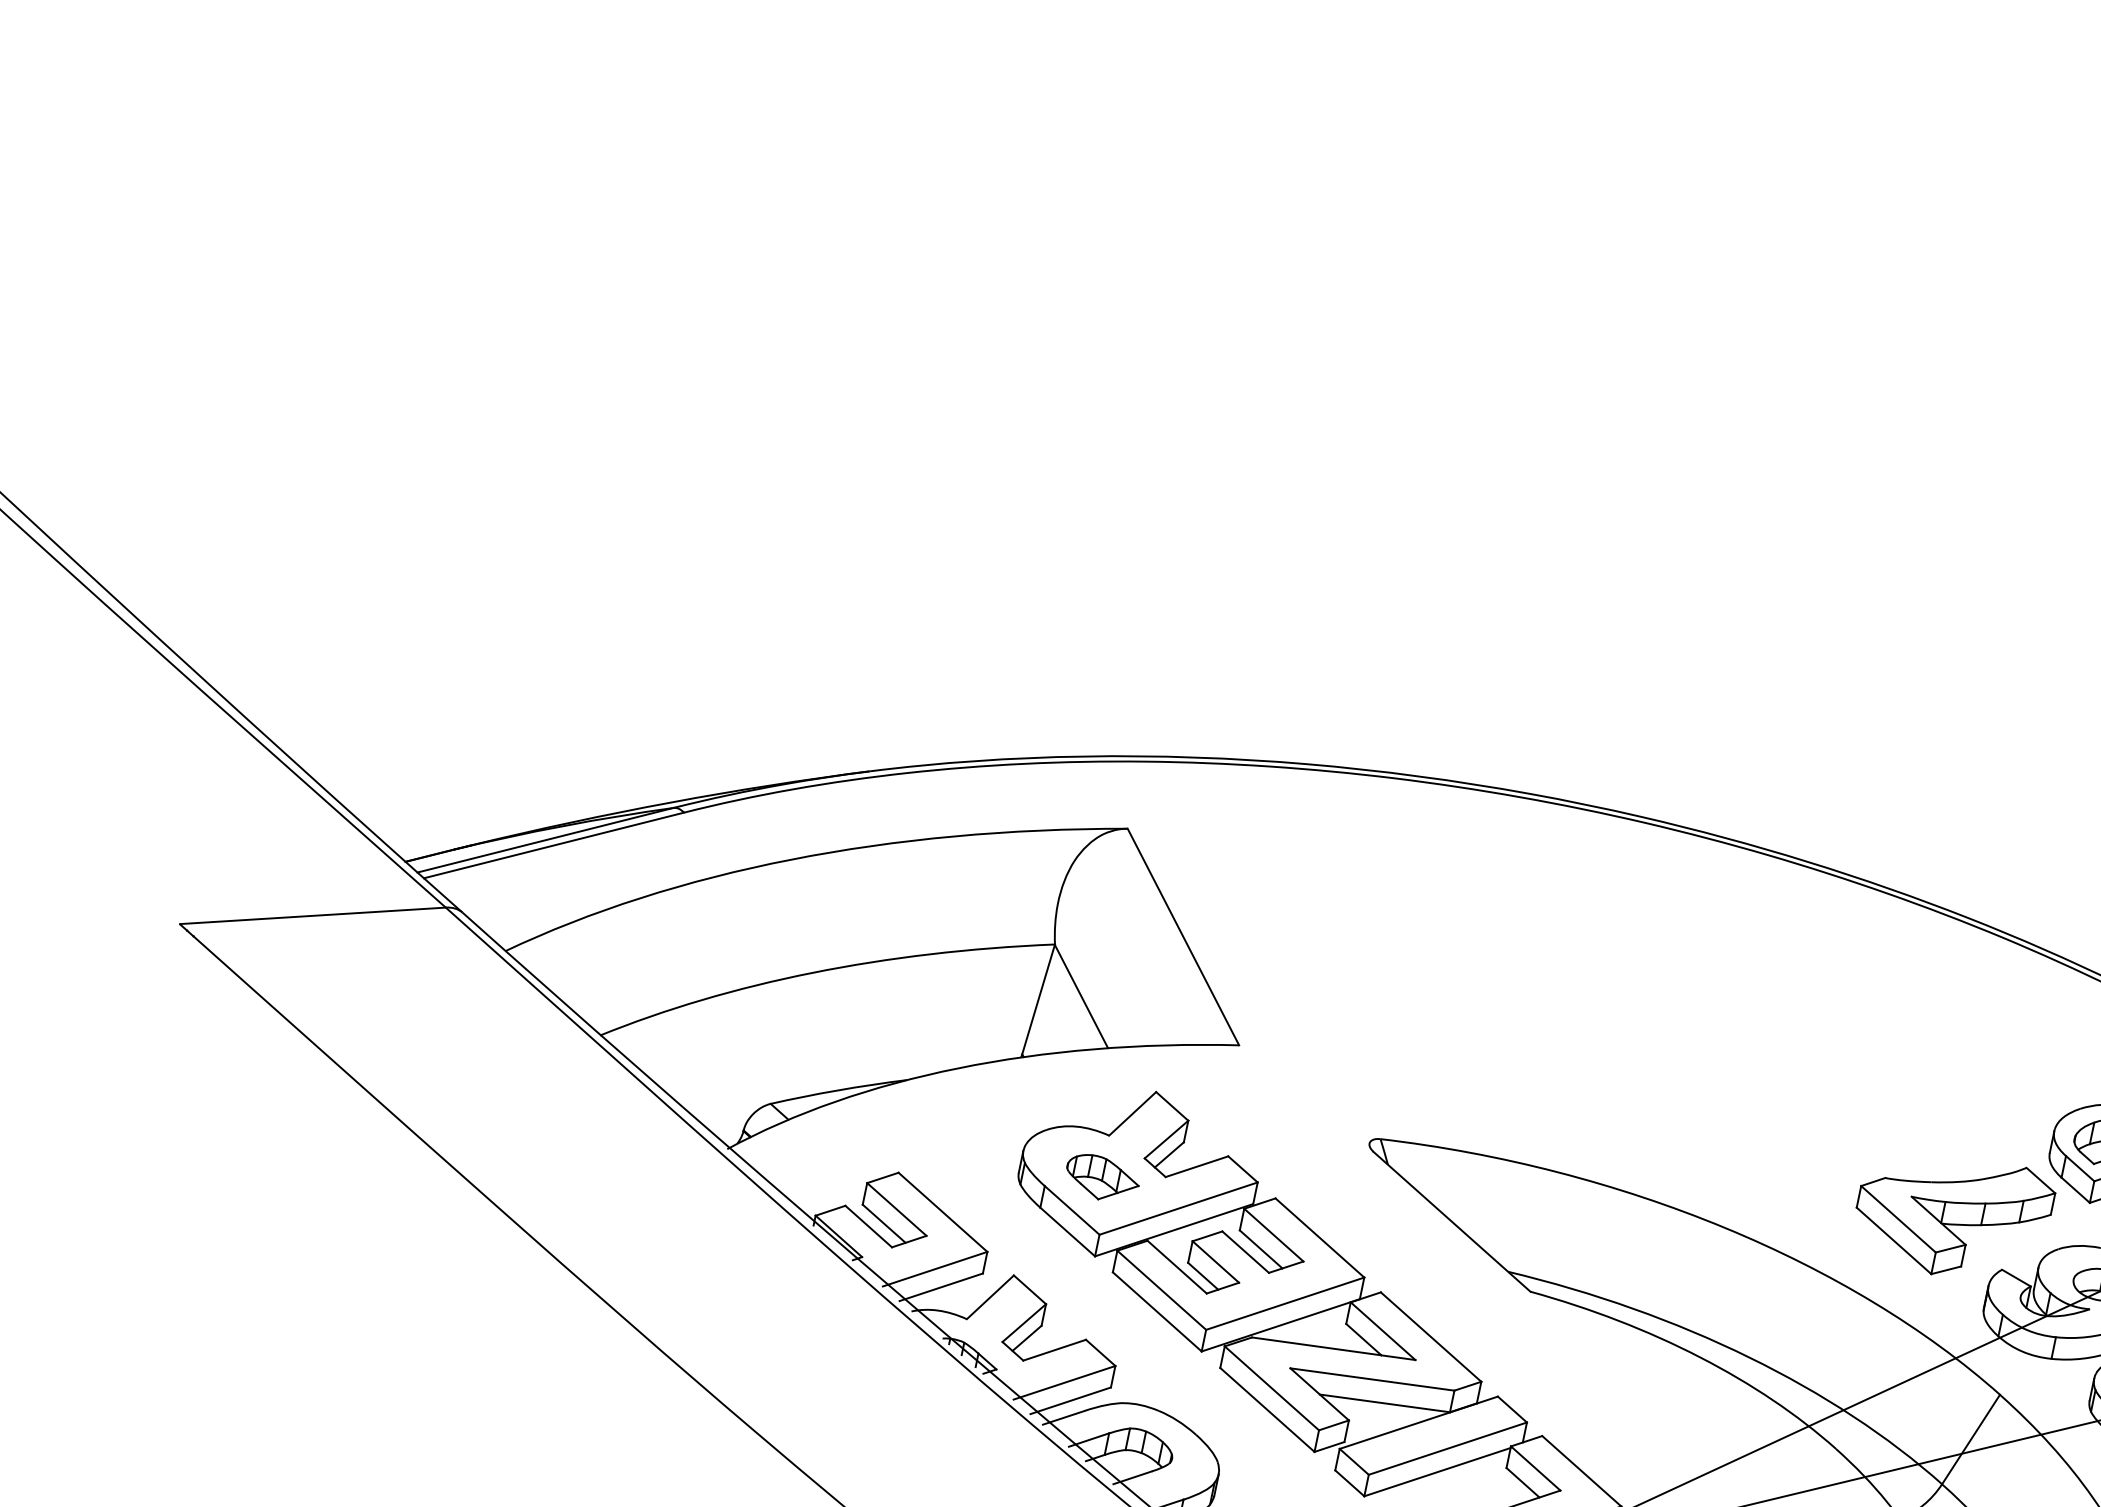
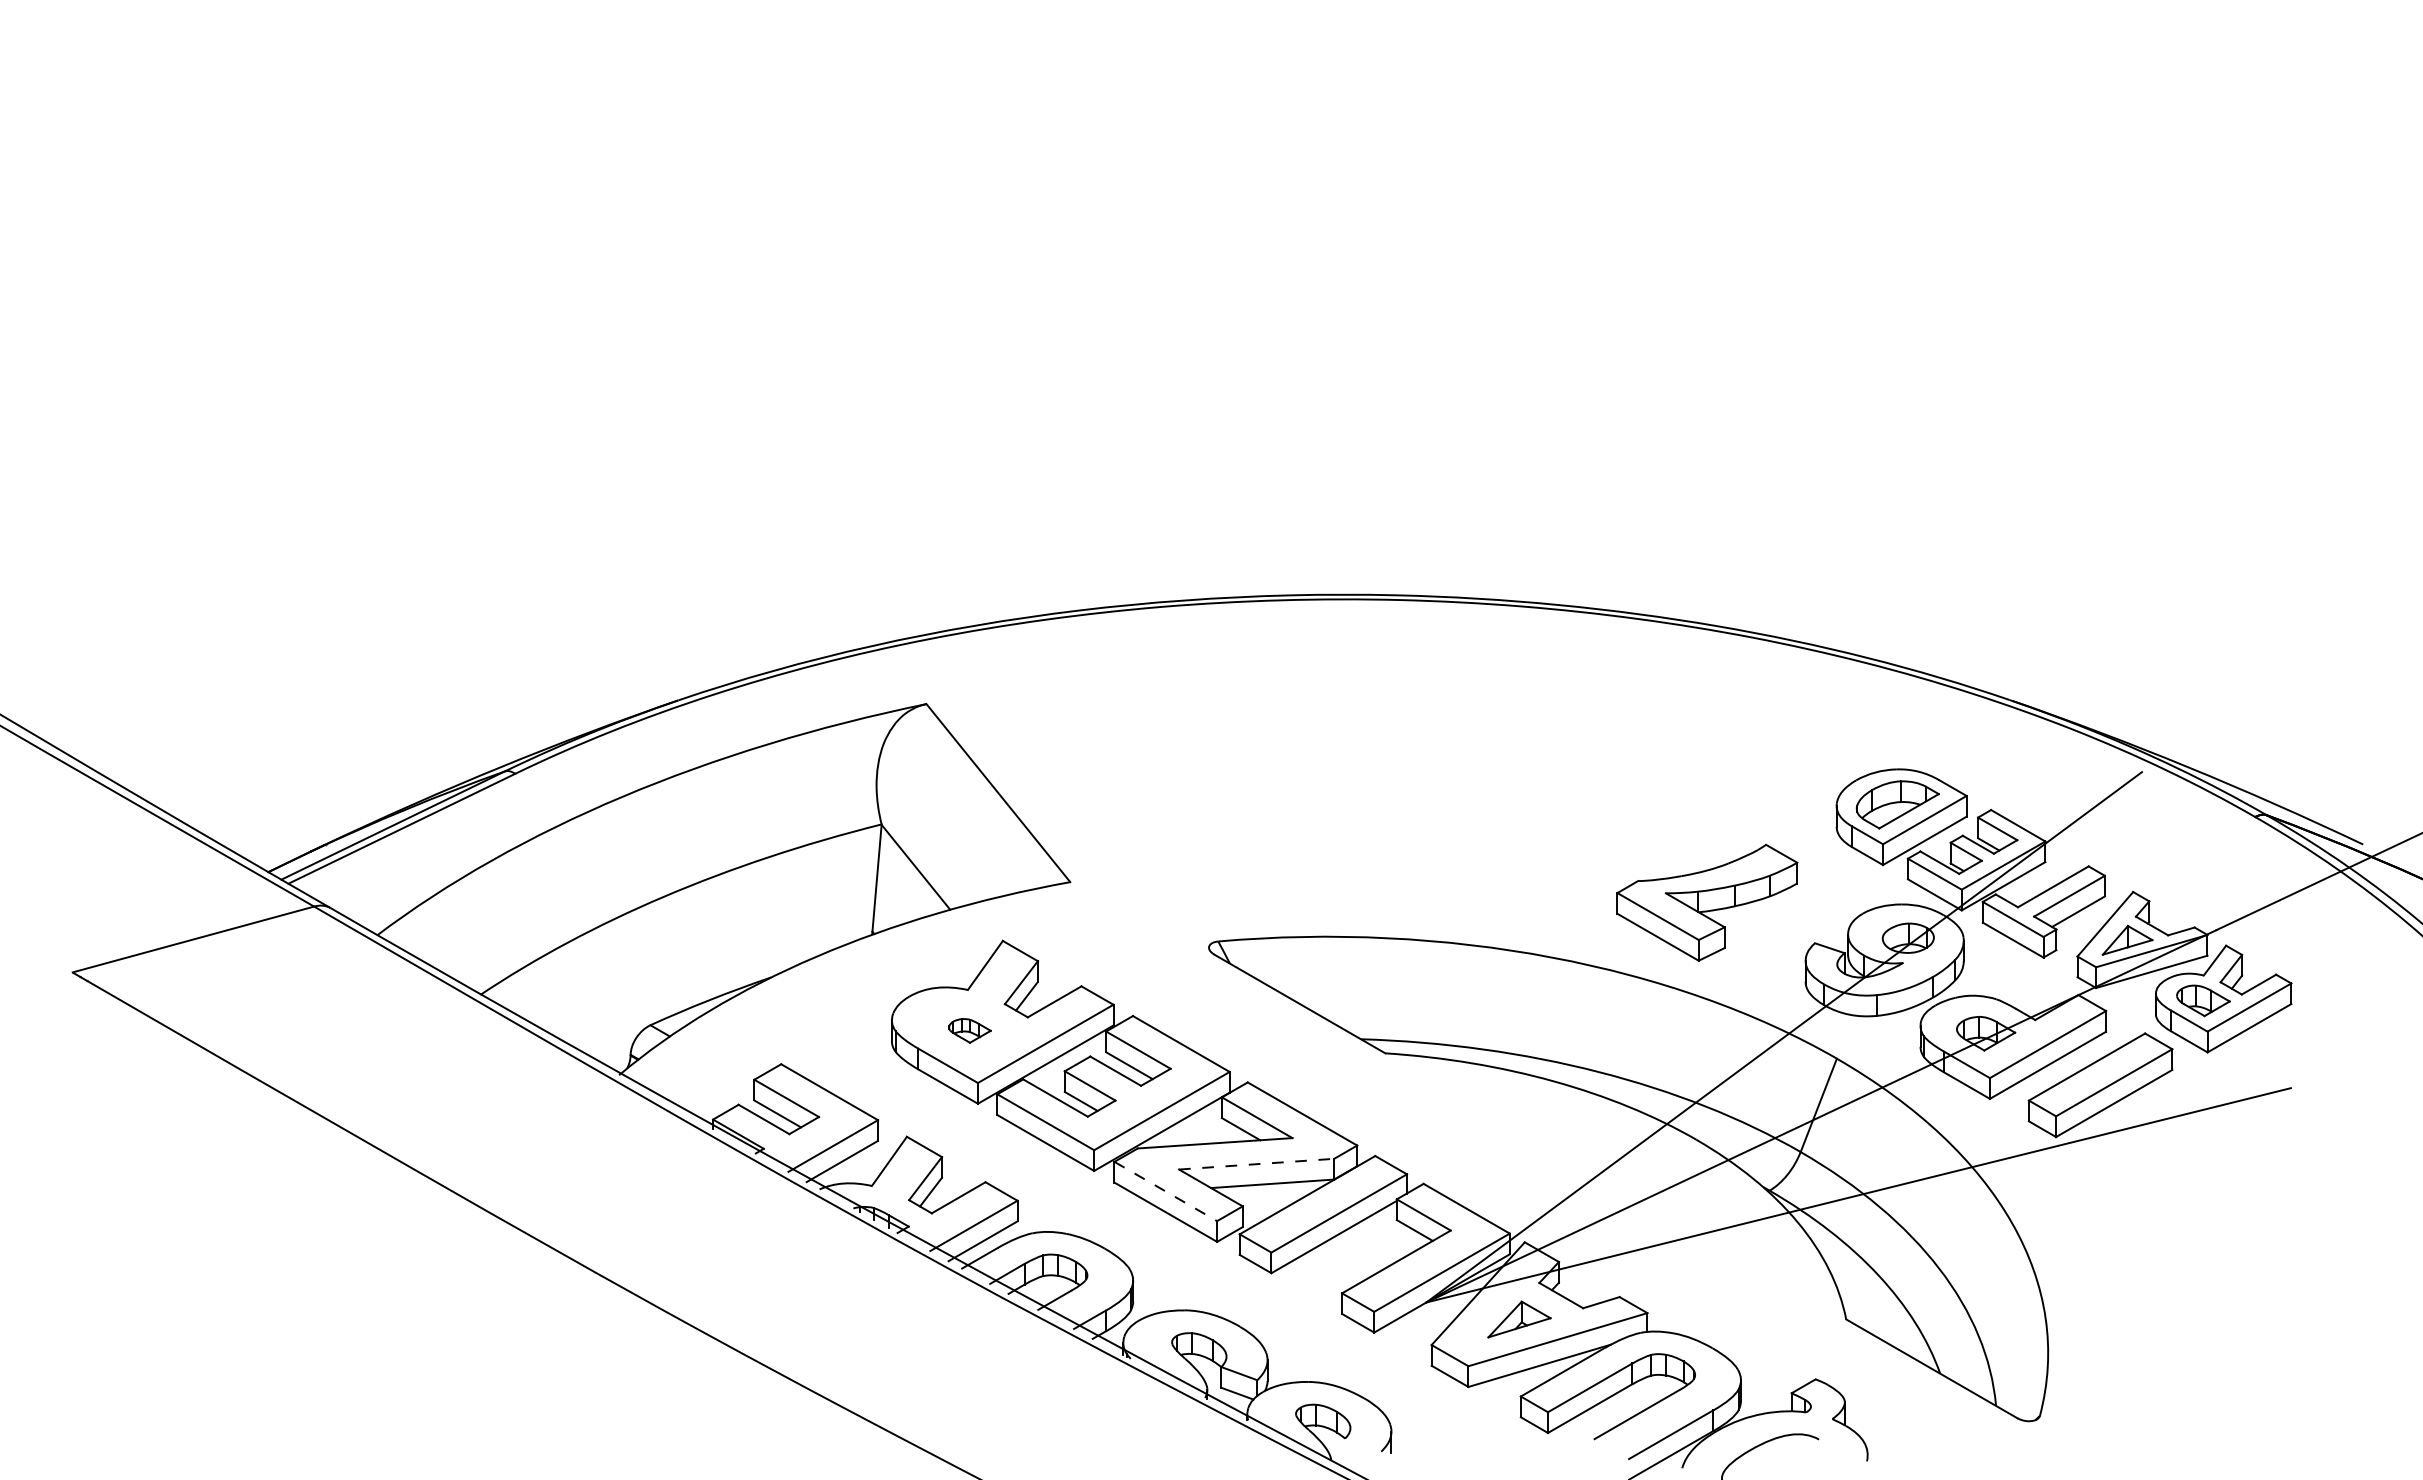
part: (1102, 1178) -> (969, 1030), size x0.6
part: (1953, 1215) -> (1707, 902), moved
line: (1372, 1379) -> (1256, 1164), solid -> dashed
line: (1272, 1388) -> (1166, 1191), solid -> dashed

